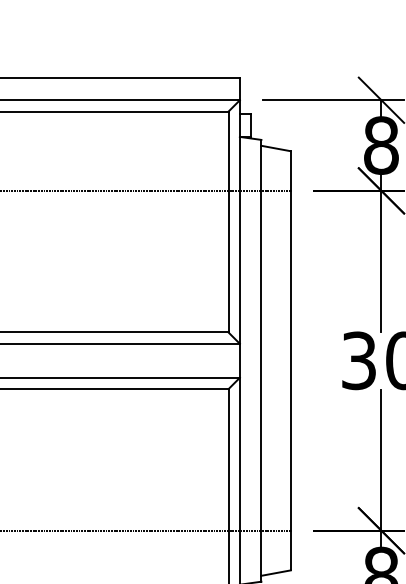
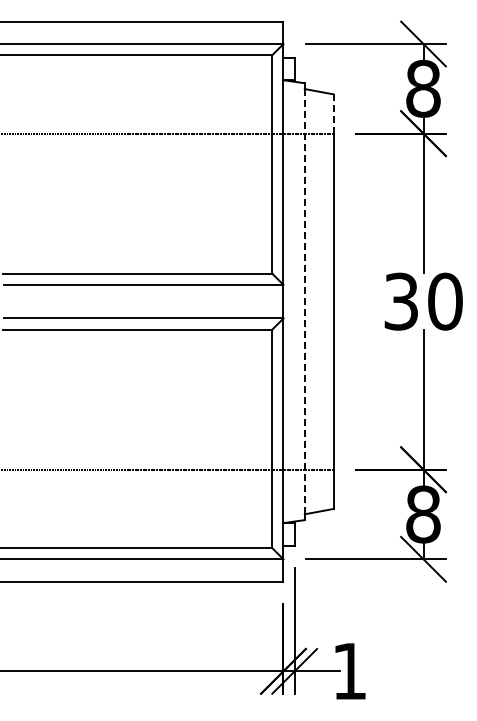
line: (290, 171) -> (333, 114), solid -> dashed
line: (261, 360) -> (304, 301), solid -> dashed

